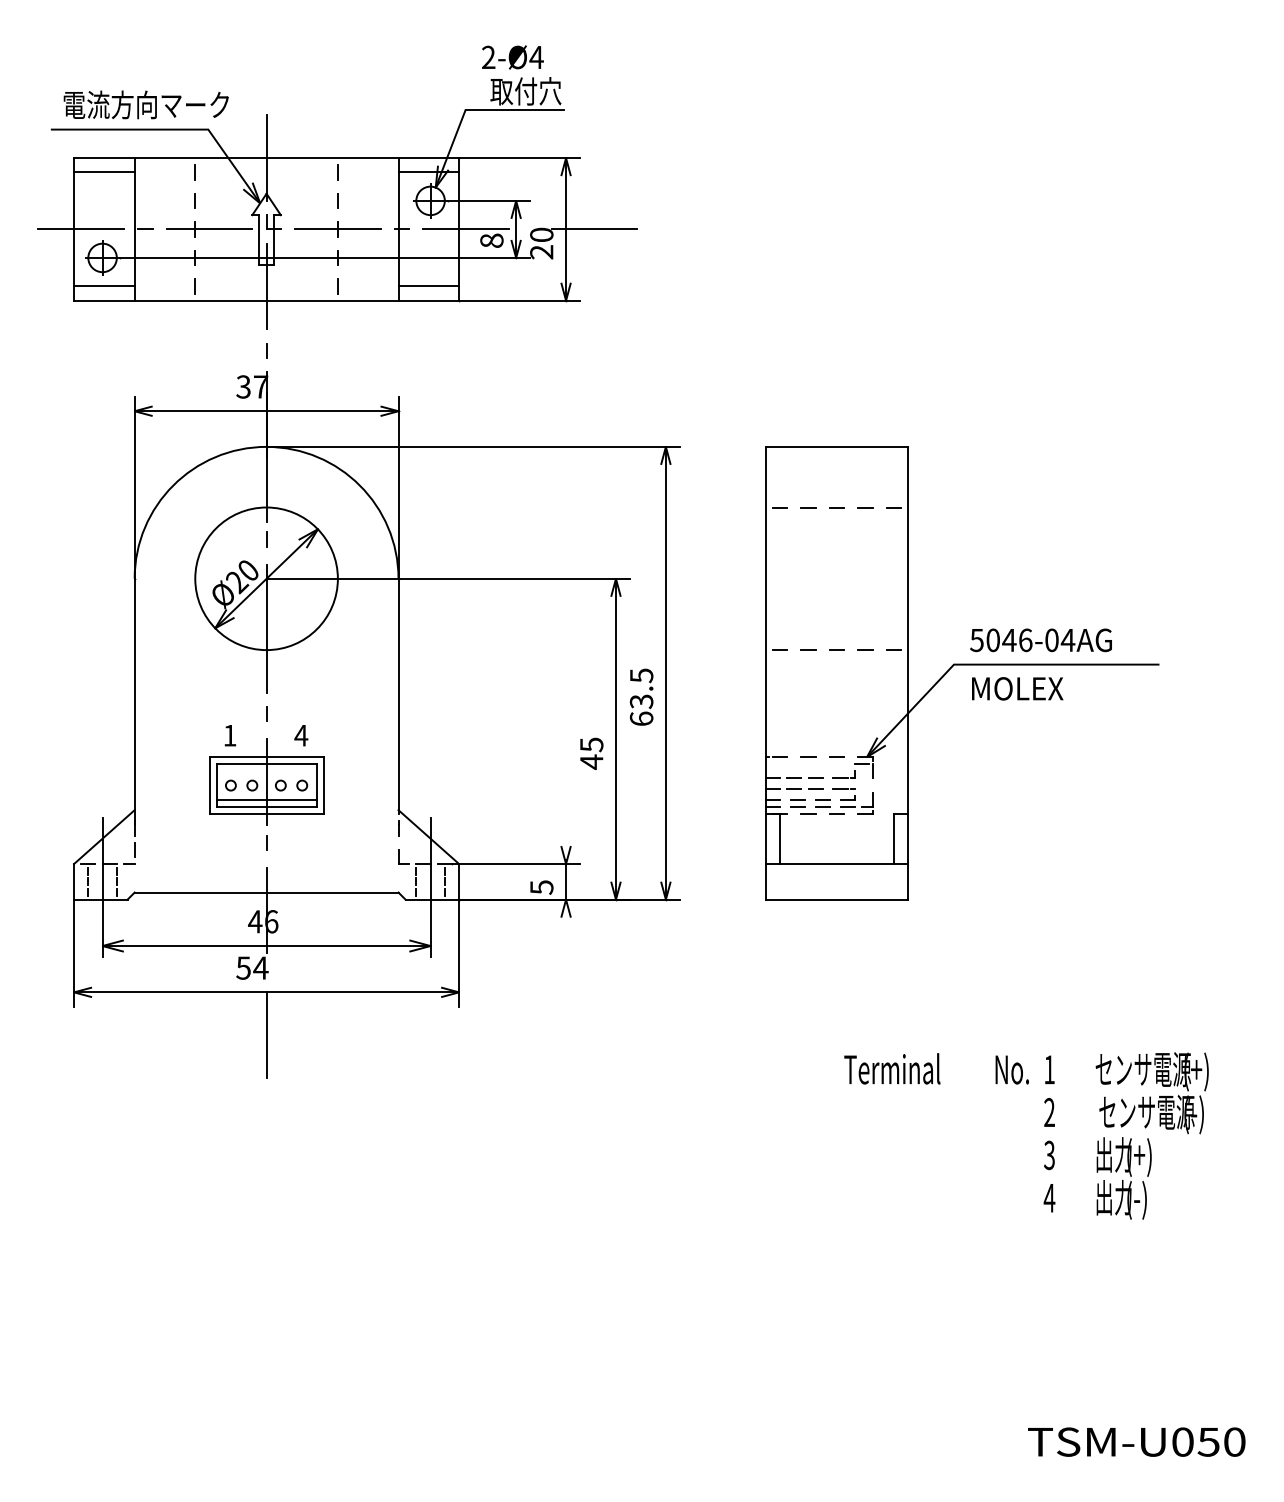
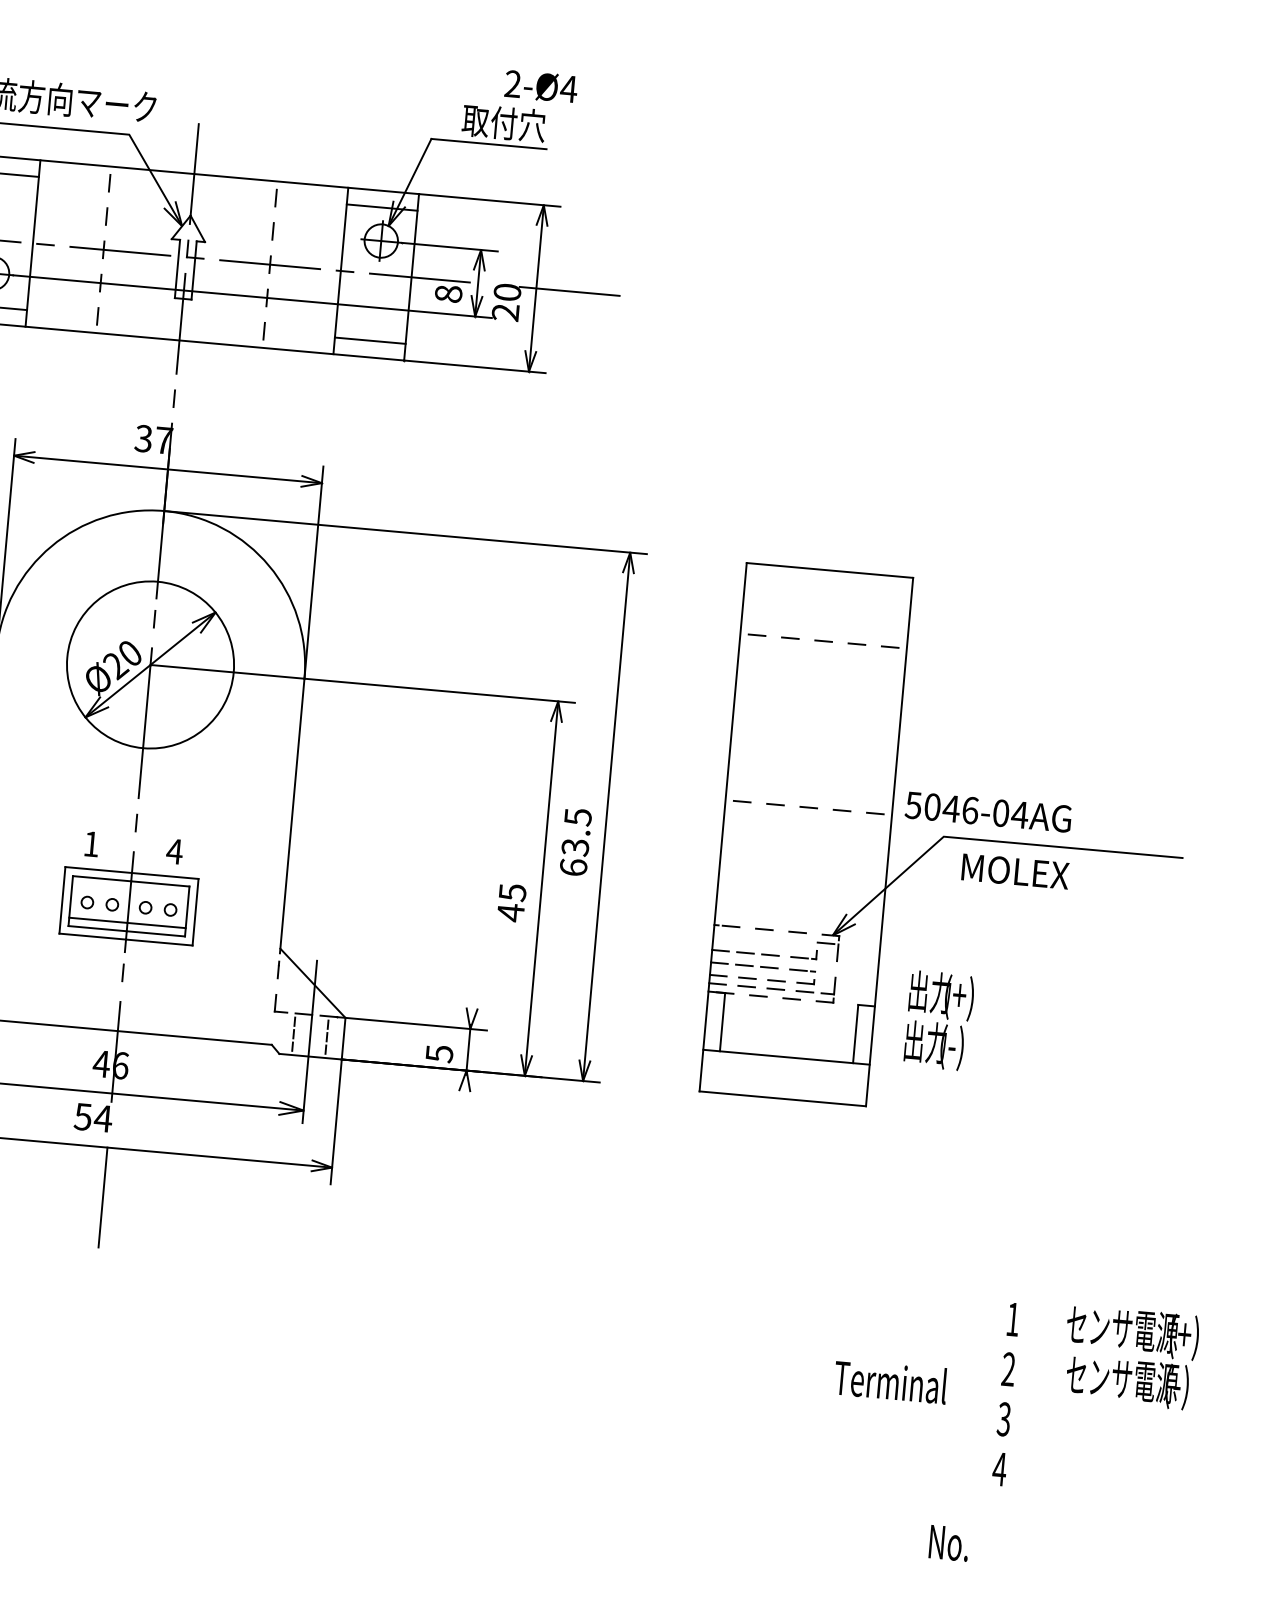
text: (512, 57) -> (540, 86), moved
text: (1040, 640) -> (987, 812), moved
text: (892, 1068) -> (891, 1381), moved
text: (1011, 1069) -> (948, 1542), moved
text: (1123, 1178) -> (938, 1020), moved

